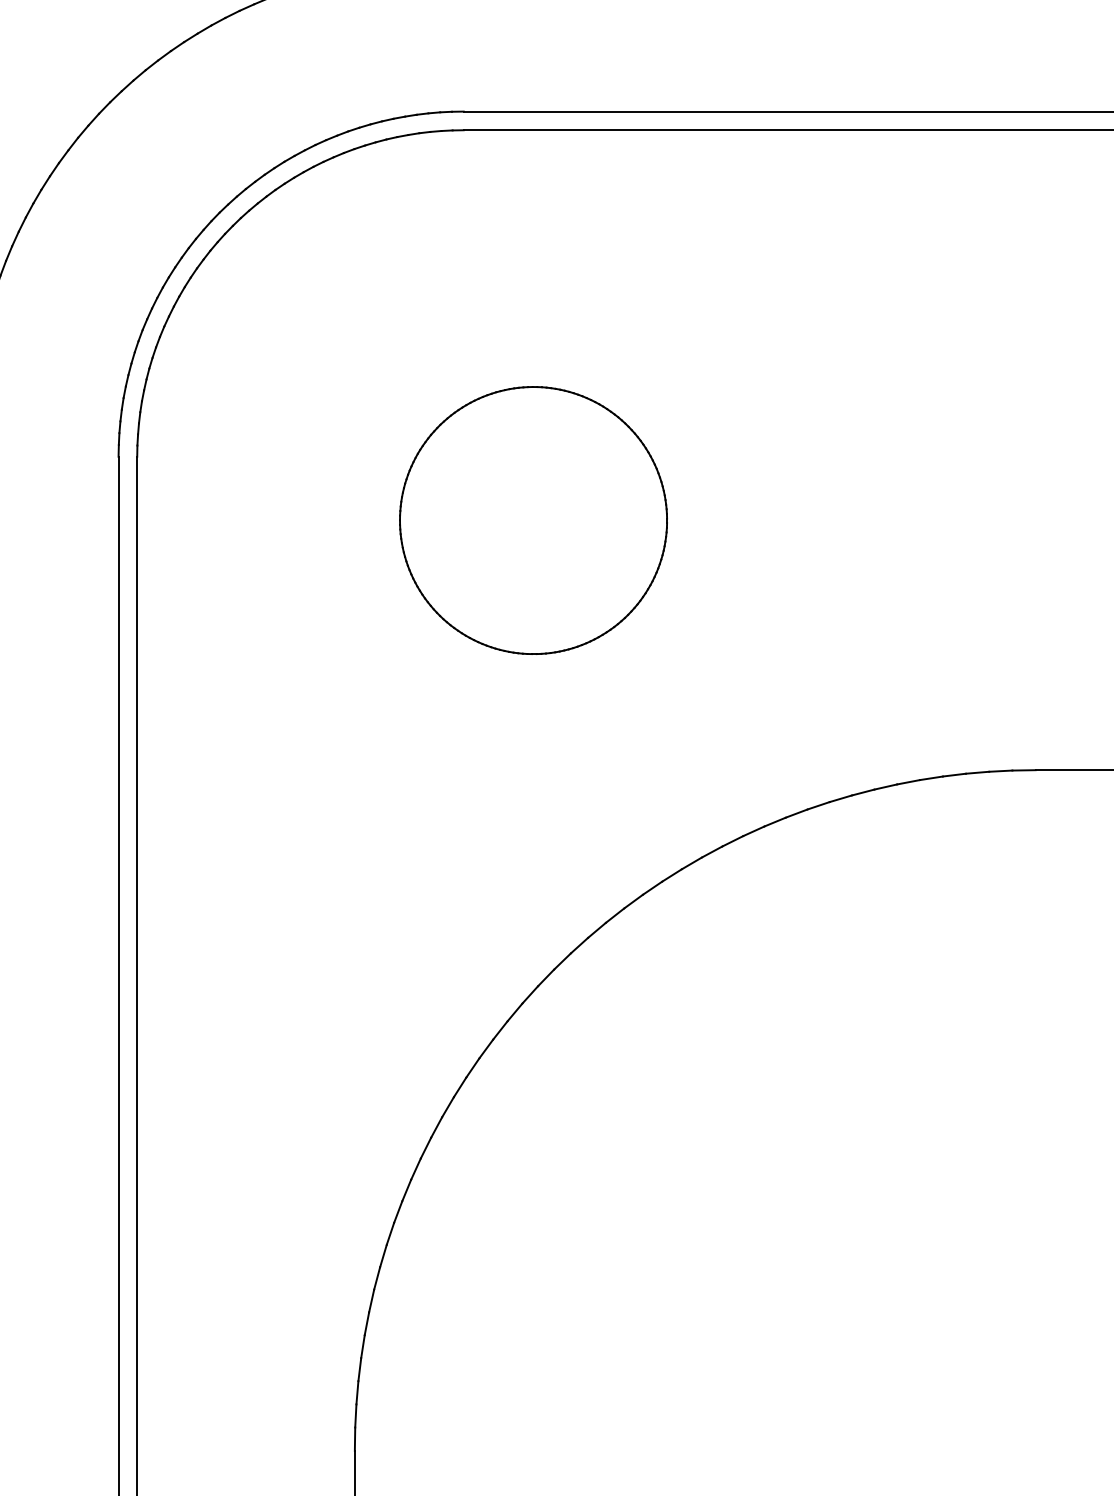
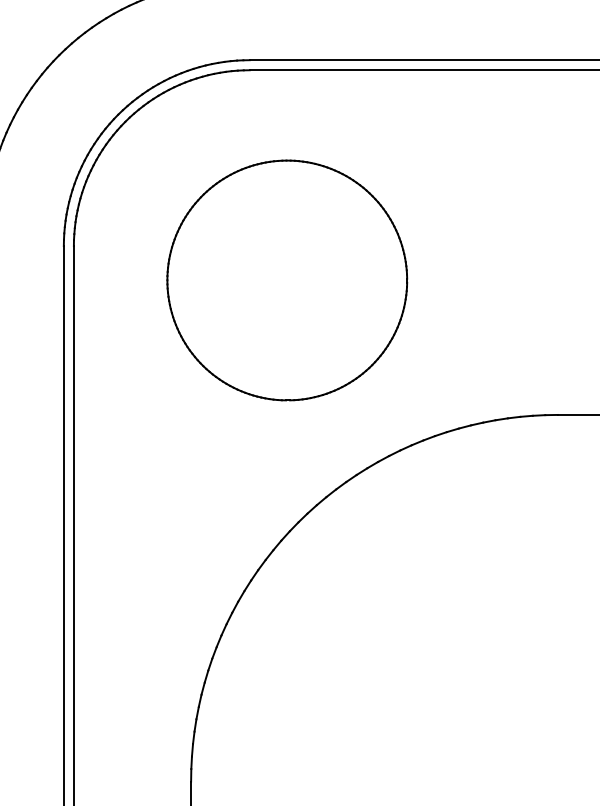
part: (533, 520) -> (287, 280), size x1.67

